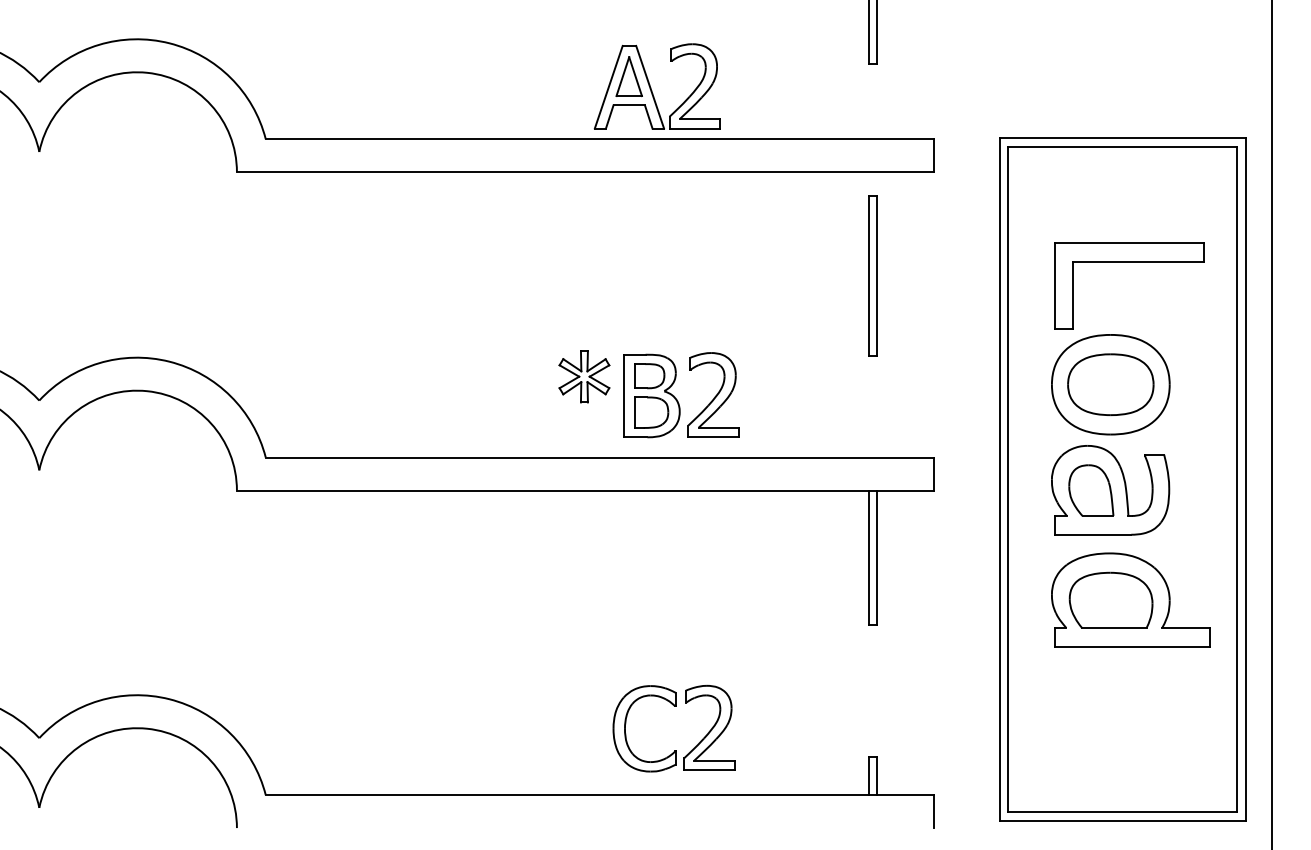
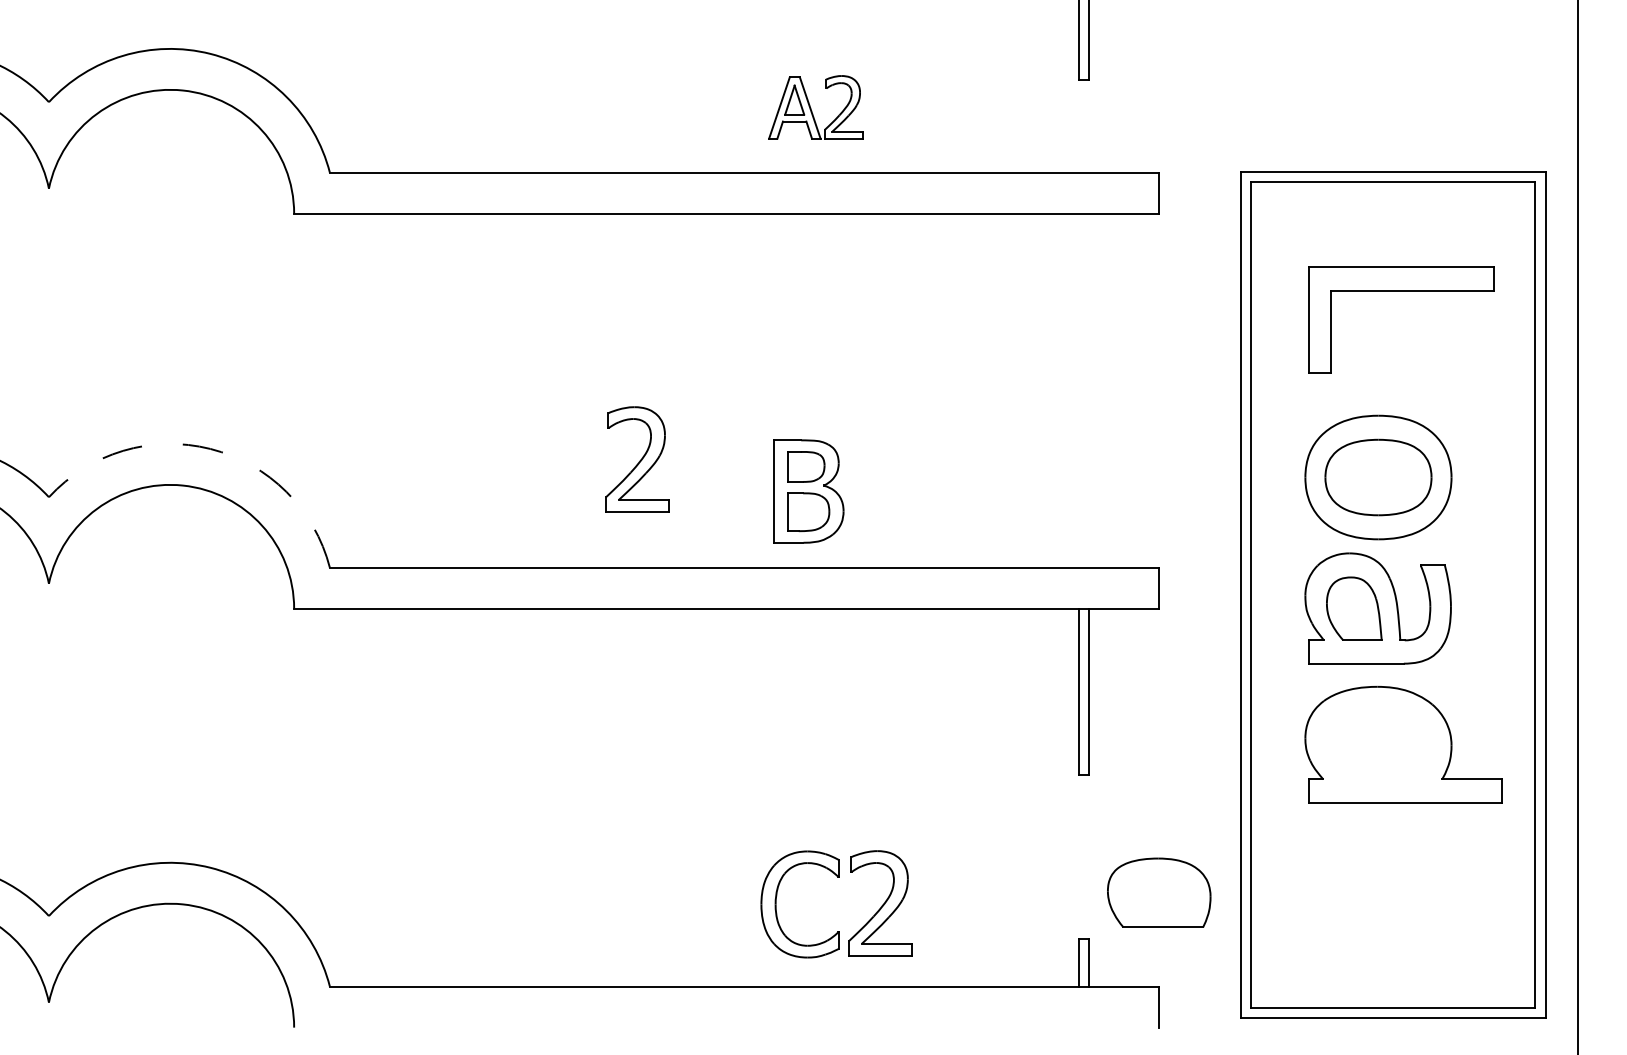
part: (656, 86) -> (814, 107), size x0.6
part: (1129, 262) -> (1401, 291), moved
part: (872, 275) -> (1082, 342), removed
arc: (169, 361) -> (210, 448), solid -> dashed
part: (584, 376) -> (725, 467), removed
part: (713, 394) -> (637, 458), moved
part: (1110, 599) -> (1158, 891), moved

